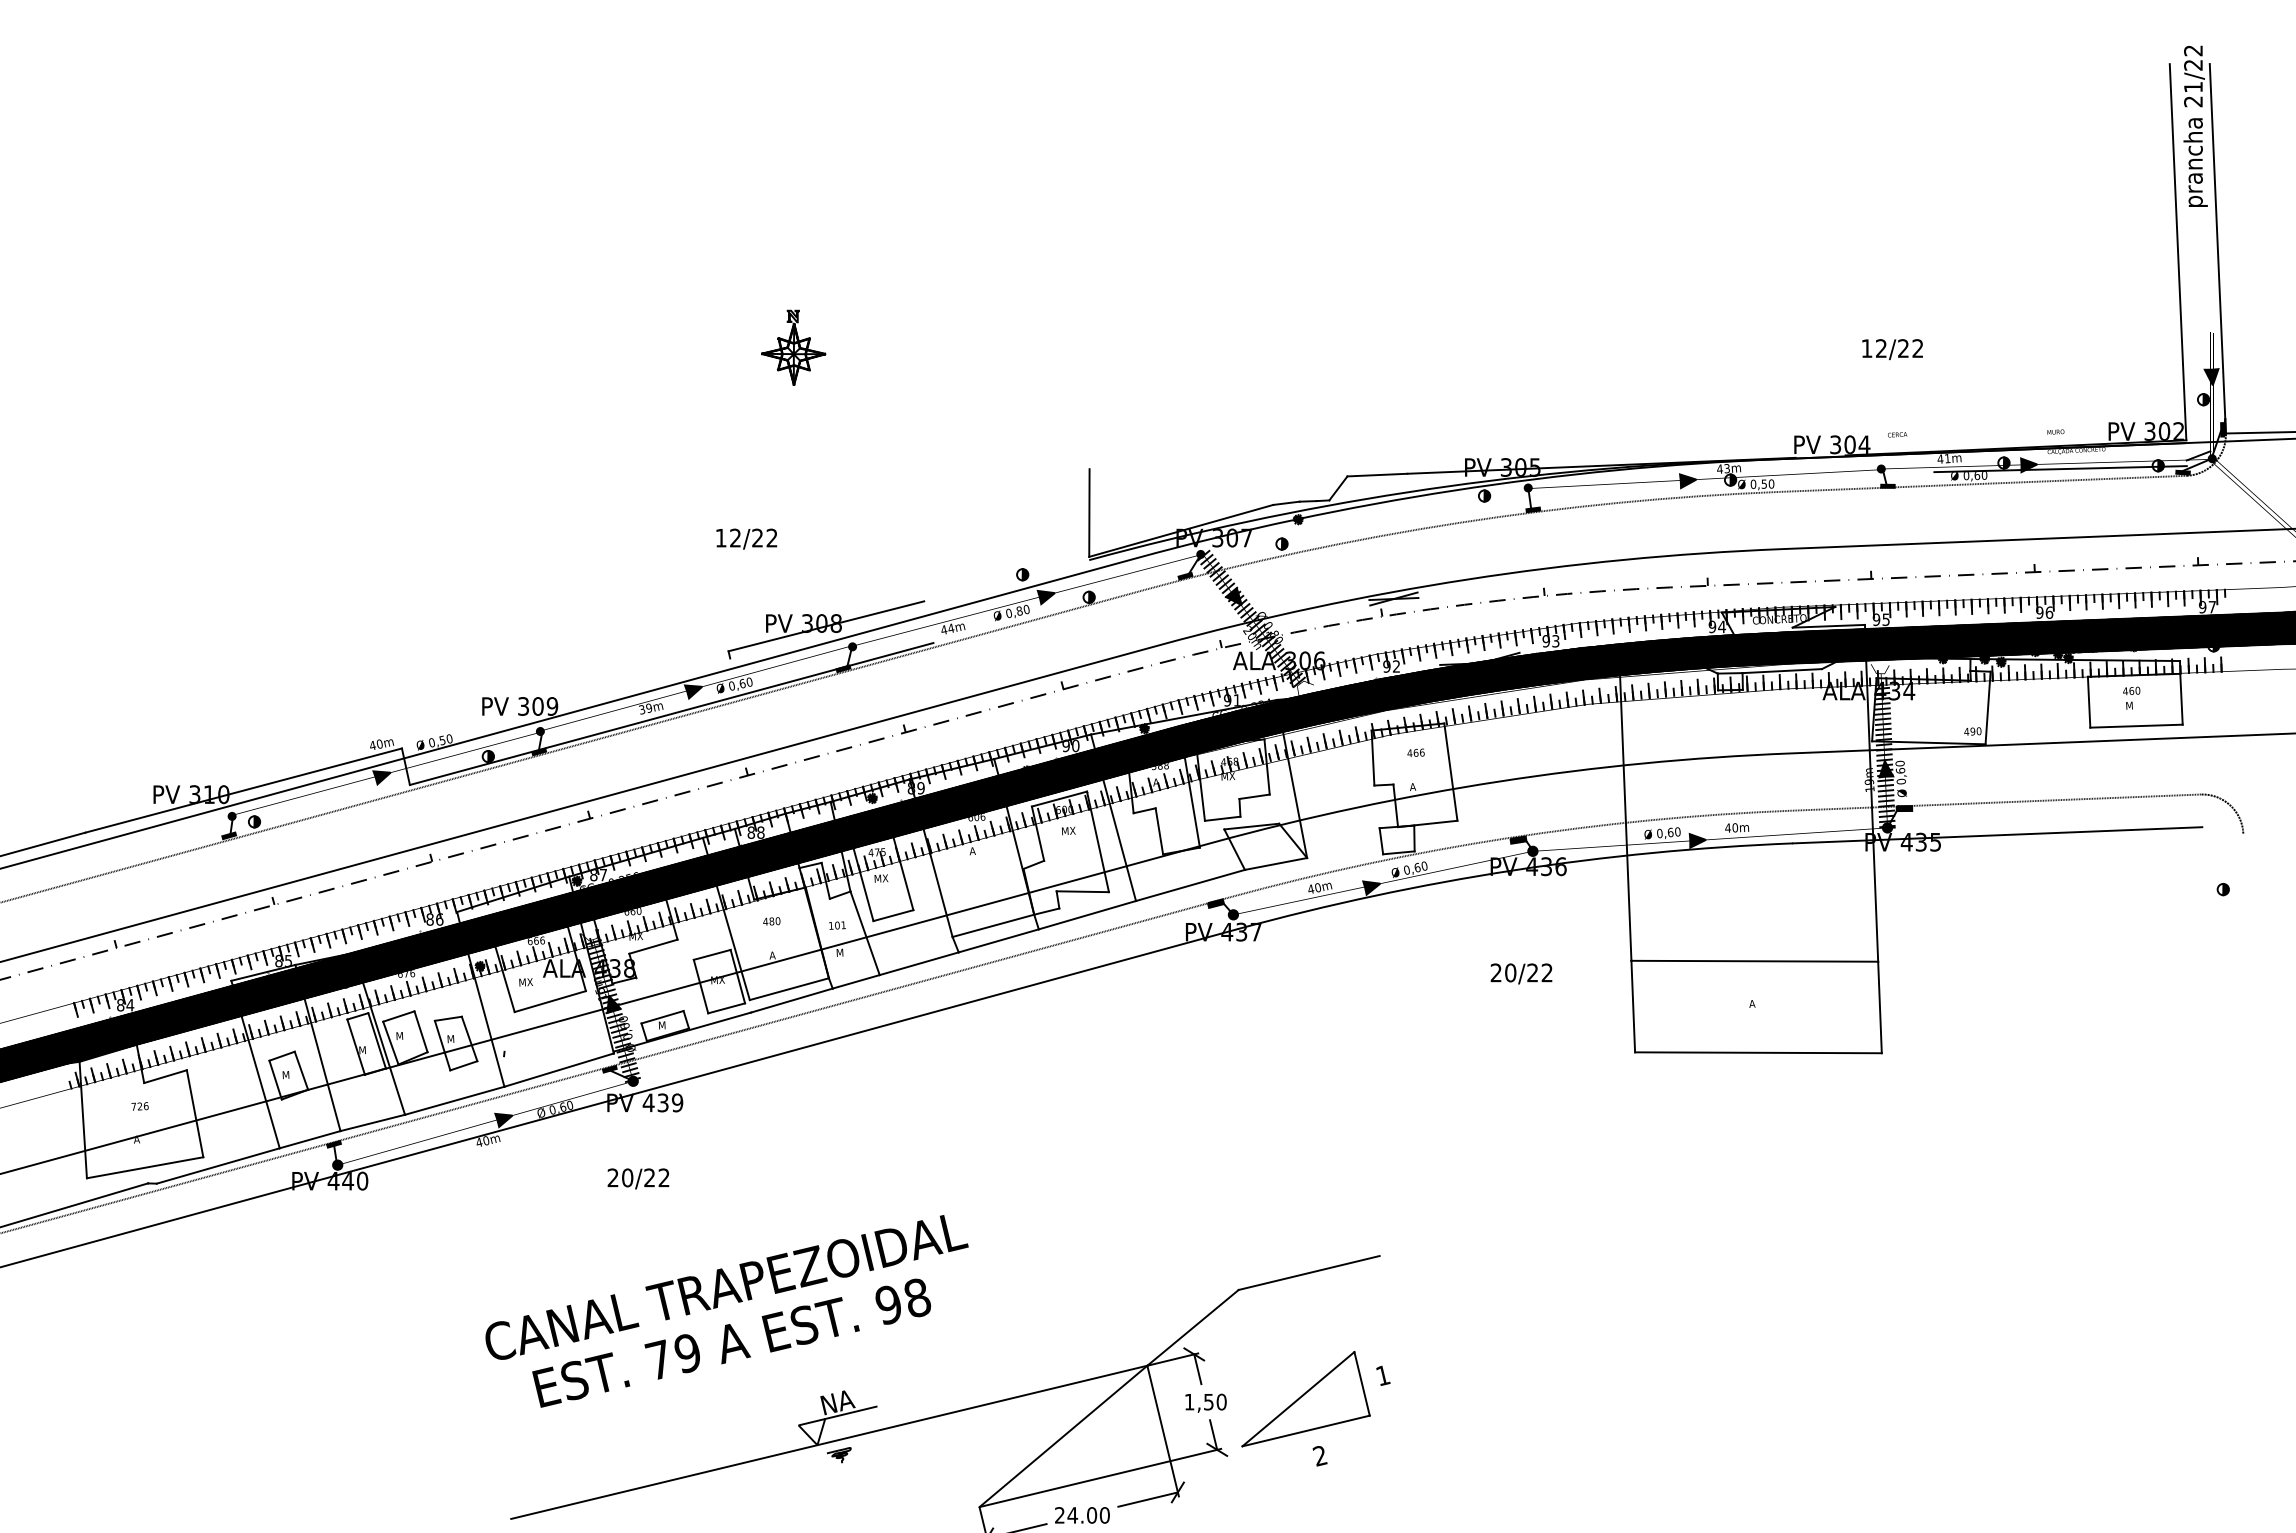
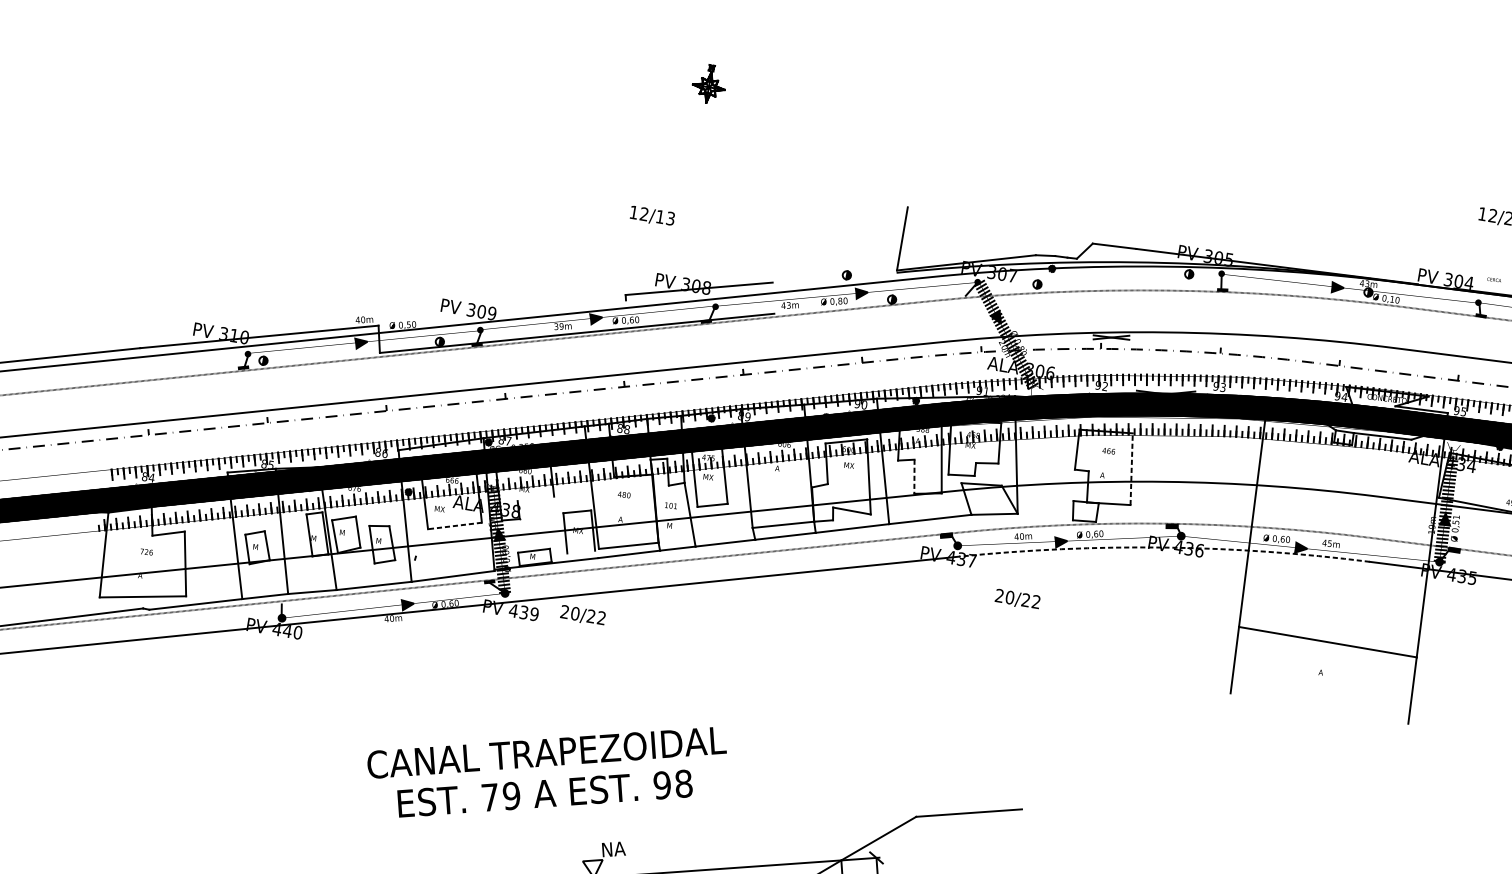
part: (793, 347) -> (709, 83), size x0.7
text: (1763, 483) -> (1391, 298), 0,50 -> 0,10
text: (764, 537) -> (665, 217), 12/22 -> 12/13
fill: (1185, 575) -> (964, 295), removed
text: (951, 628) -> (789, 305), 44m -> 43m
text: (1900, 766) -> (1456, 519), 0,60 -> 0,51
line: (1450, 771) -> (1131, 468), solid -> dashed
text: (1735, 827) -> (1330, 543), 40m -> 45m
line: (1159, 831) -> (914, 476), solid -> dashed
arc: (1513, 870) -> (1164, 547), solid -> dashed
line: (653, 946) -> (535, 498), removed
text: (1521, 973) -> (1017, 599), moved
line: (549, 1001) -> (454, 525), solid -> dashed
line: (726, 1008) -> (581, 552), removed
line: (1758, 1052) -> (1319, 708), removed
fill: (333, 1143) -> (281, 602), removed
text: (638, 1178) -> (583, 615), moved
line: (850, 1412) -> (621, 858), removed

